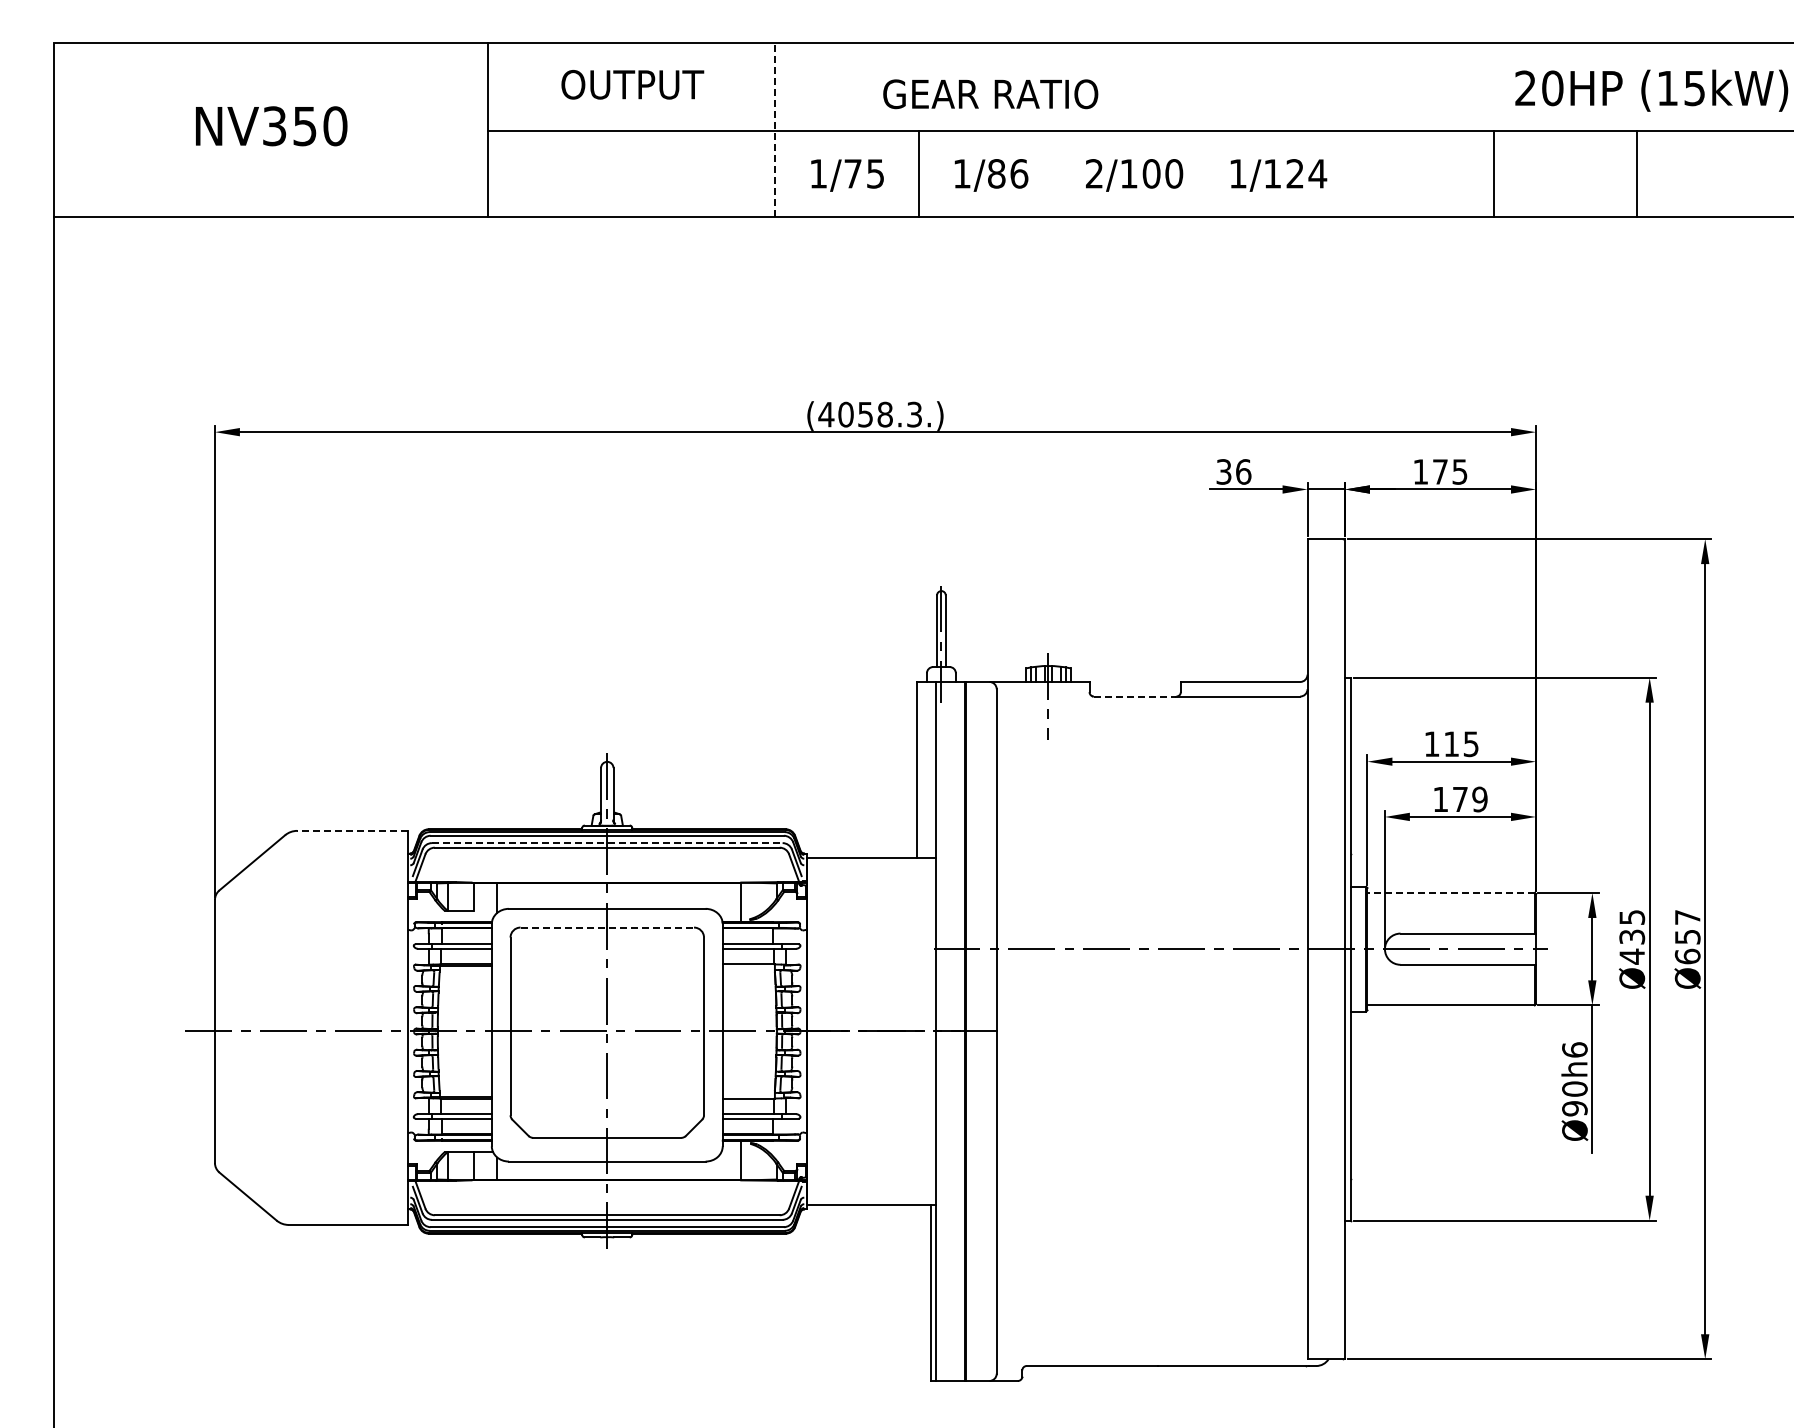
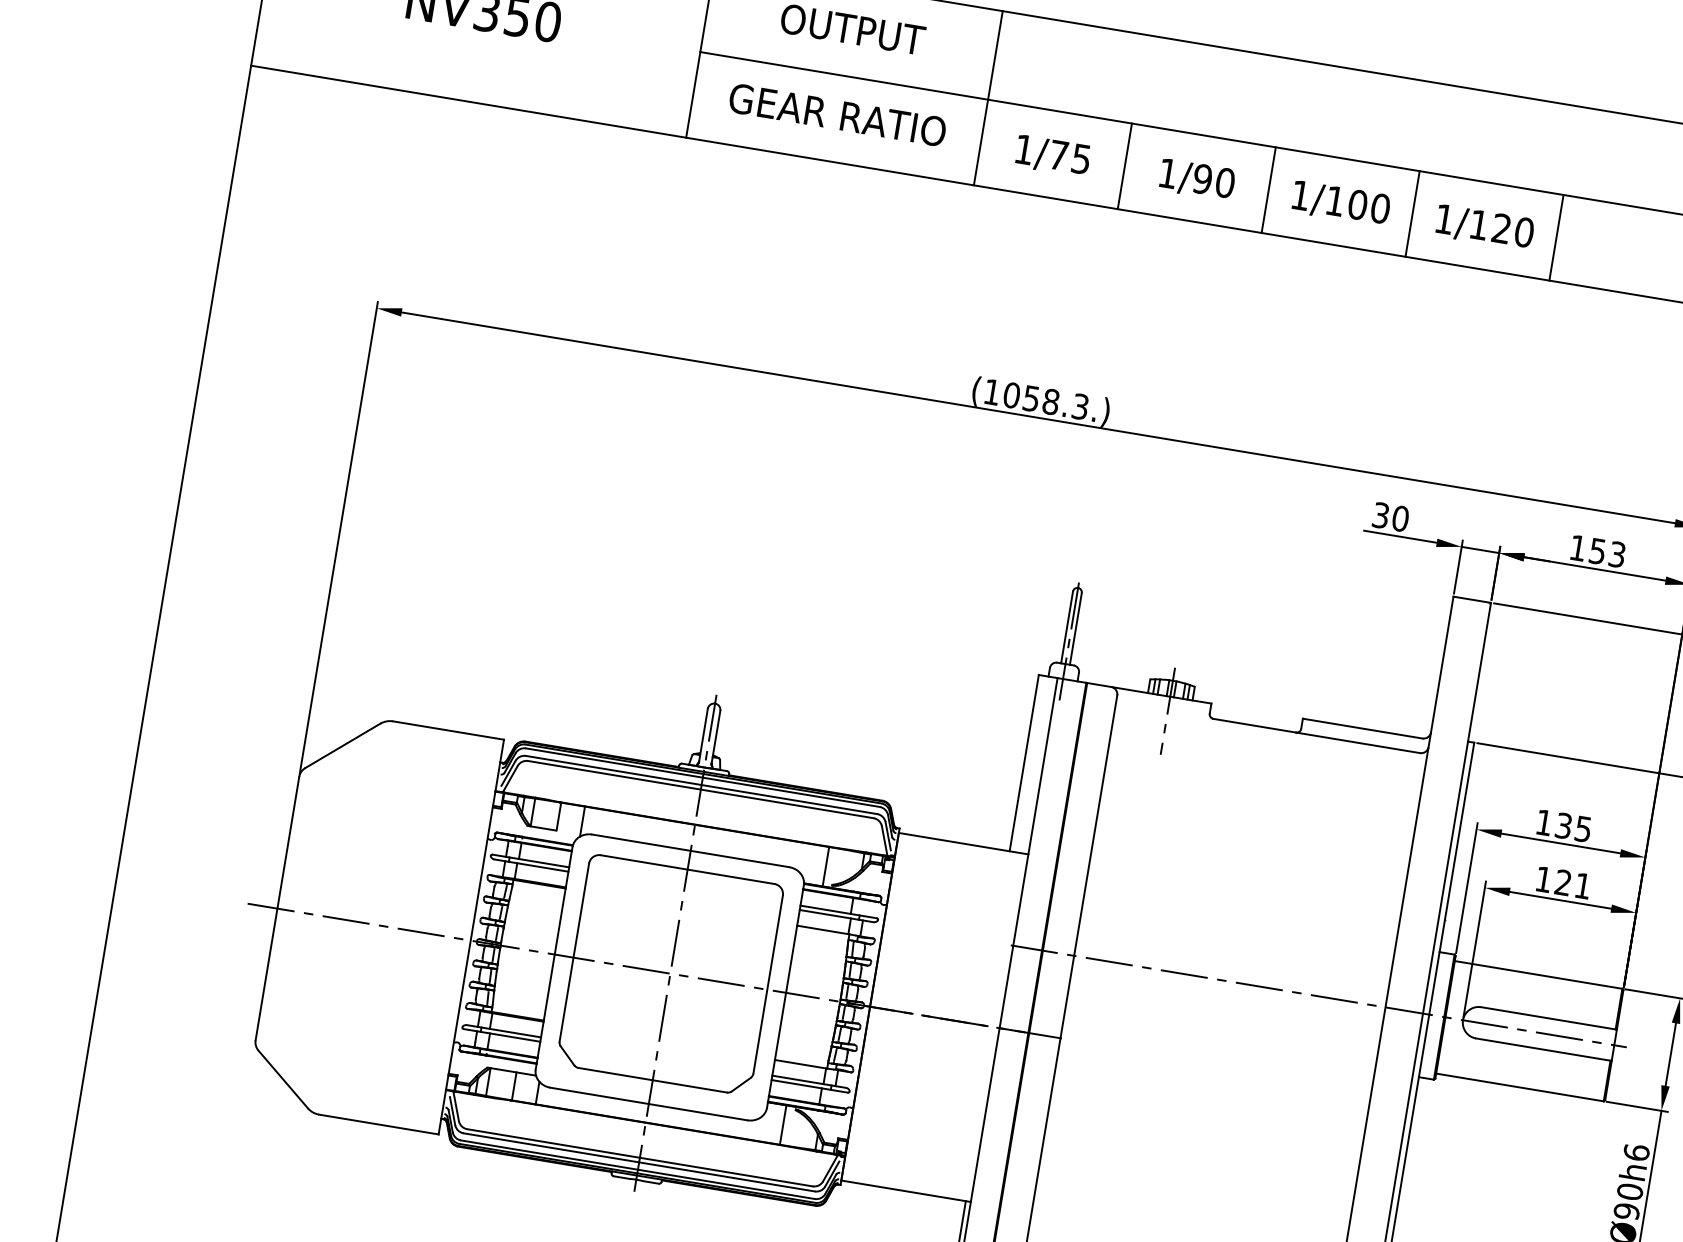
text: (990, 94) -> (837, 115), moved
line: (775, 129) -> (988, 98), dashed -> solid
text: (1007, 173) -> (1213, 180), 1/86 -> 1/90
line: (1062, 173) -> (1268, 189), added
text: (1094, 173) -> (1300, 195), 2/100 -> 1/100
line: (1206, 173) -> (1412, 213), added
text: (1317, 173) -> (1524, 232), 1/124 -> 1/120
line: (1349, 173) -> (1556, 237), added
text: (826, 414) -> (992, 392), (4058.3.) -> (1058.3.)
text: (1243, 471) -> (1400, 518), 36 -> 30
text: (1450, 471) -> (1607, 552), 175 -> 153
line: (1135, 696) -> (1255, 725), dashed -> solid
text: (1451, 744) -> (1563, 826), 115 -> 135
text: (1470, 799) -> (1573, 884), 179 -> 121
line: (352, 830) -> (448, 730), dashed -> solid
line: (607, 843) -> (701, 785), dashed -> solid
line: (1451, 893) -> (1538, 975), dashed -> solid
line: (607, 927) -> (687, 869), dashed -> solid

